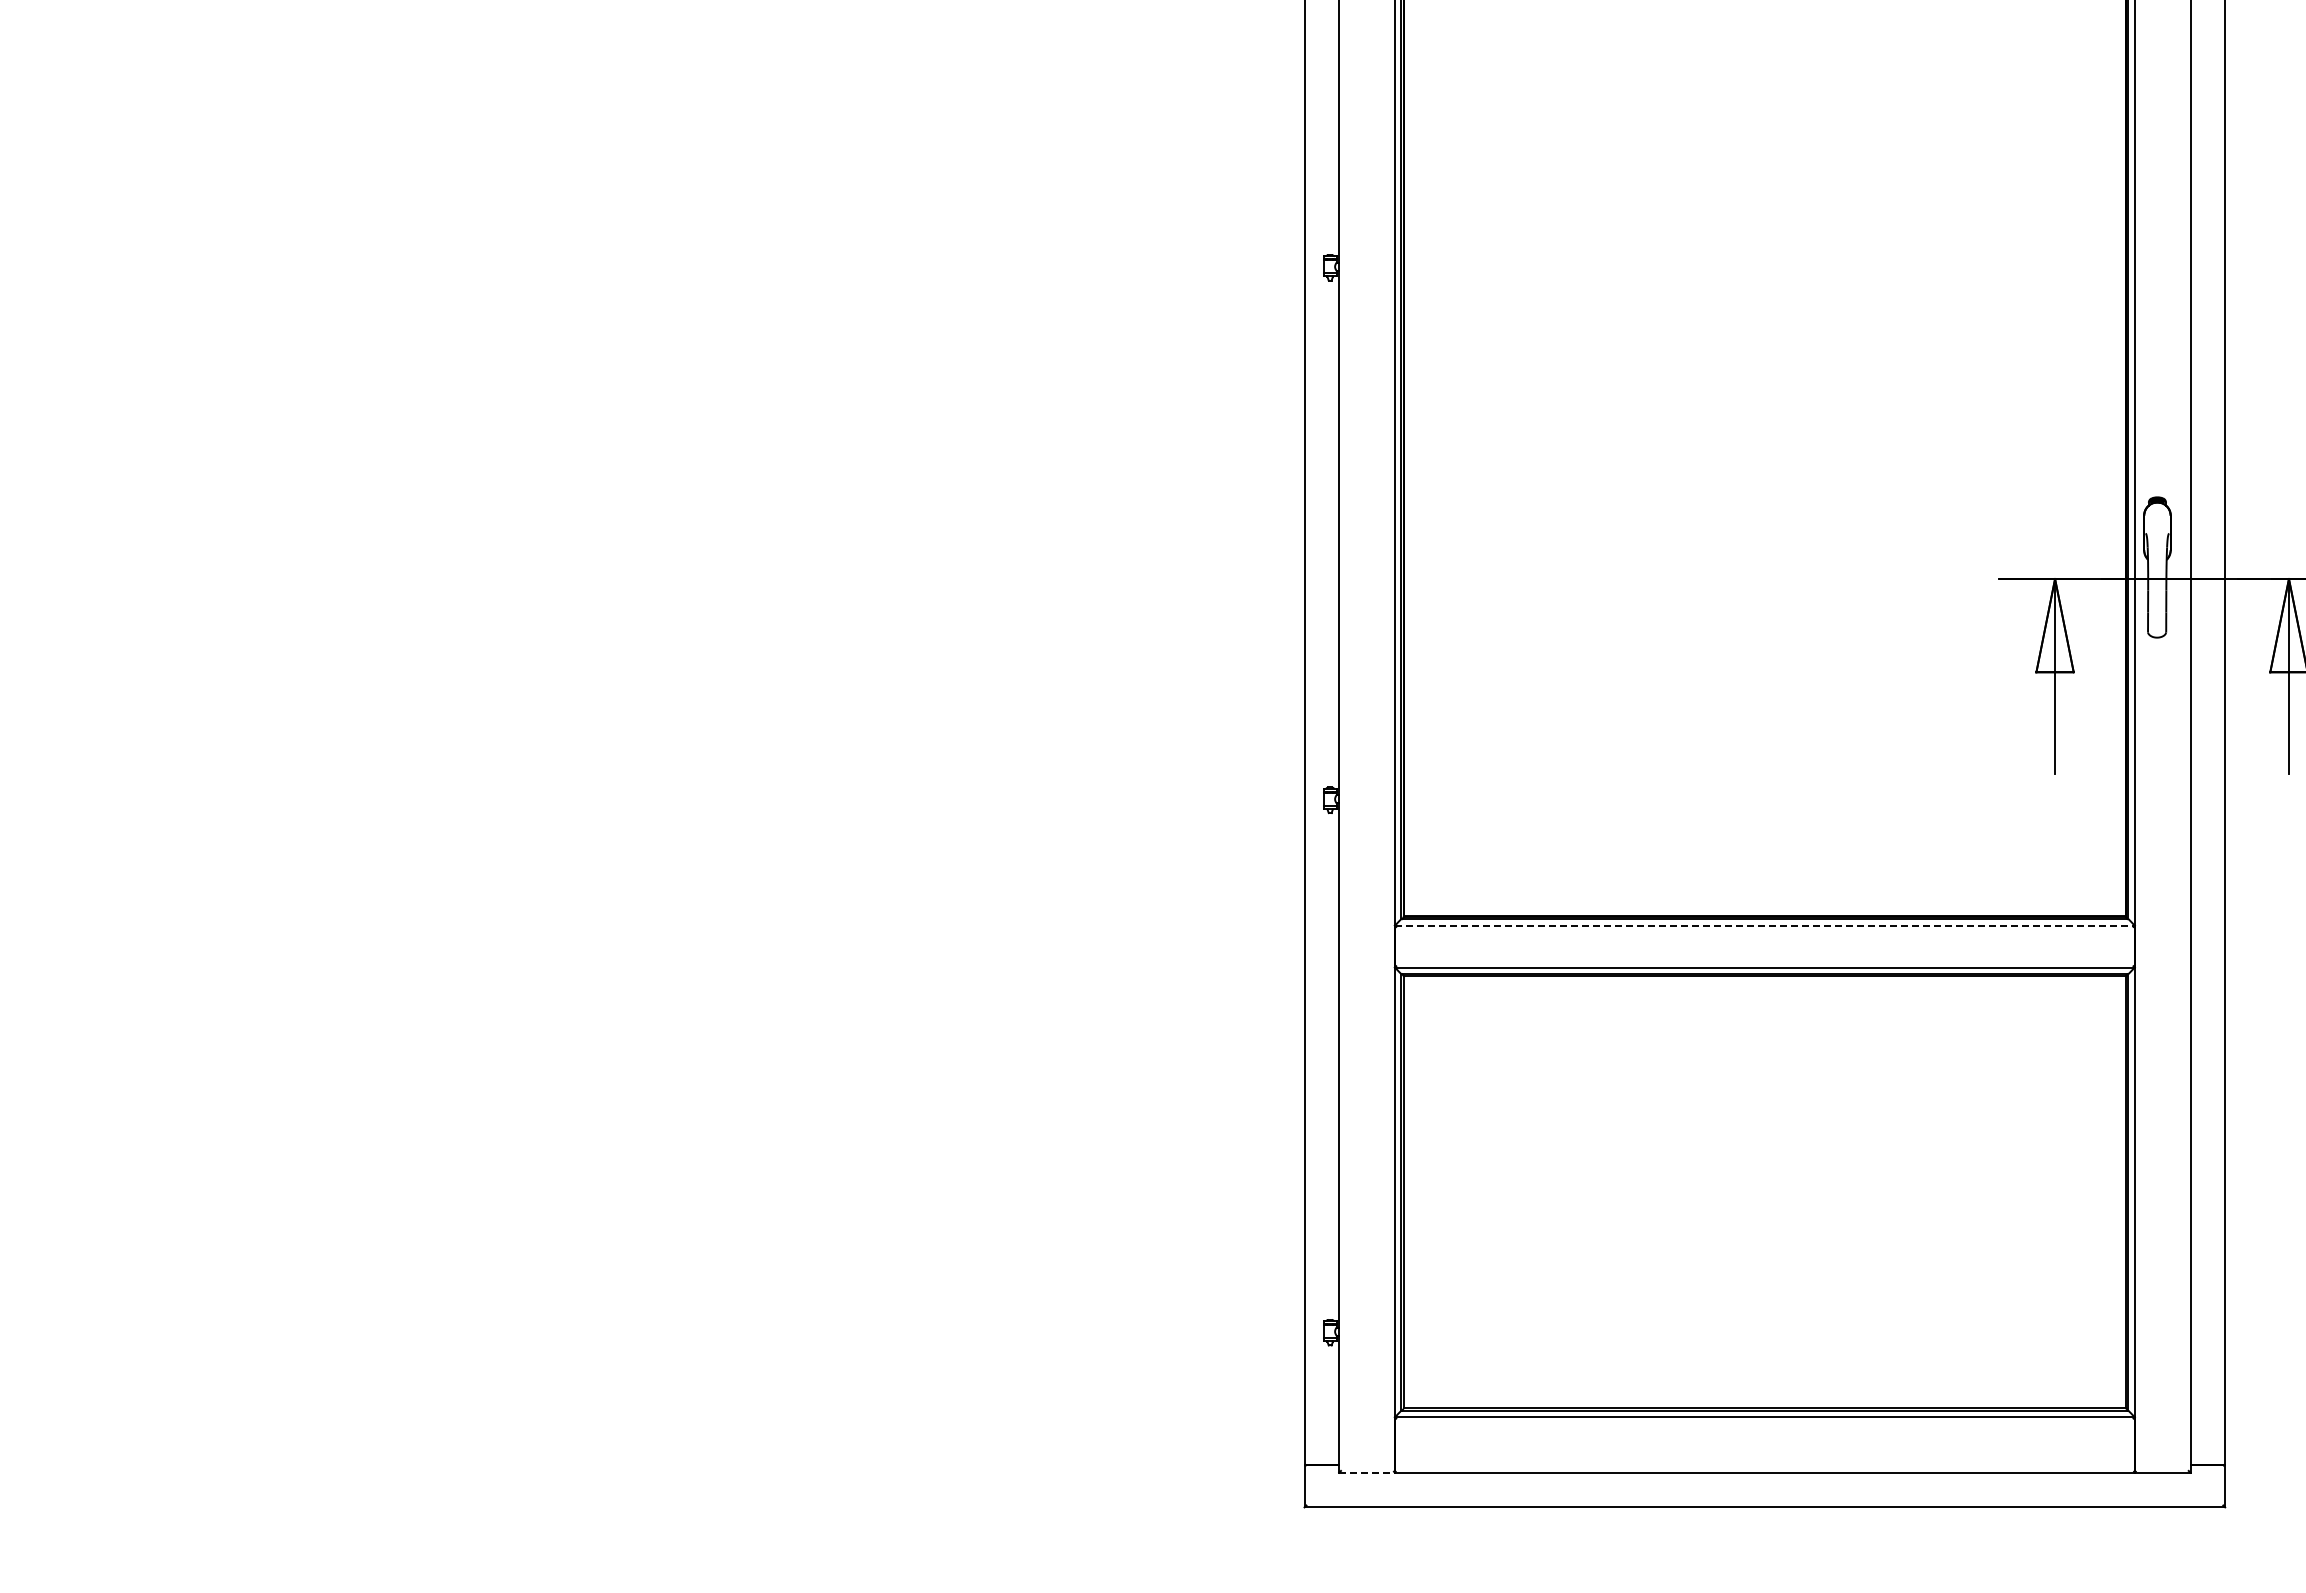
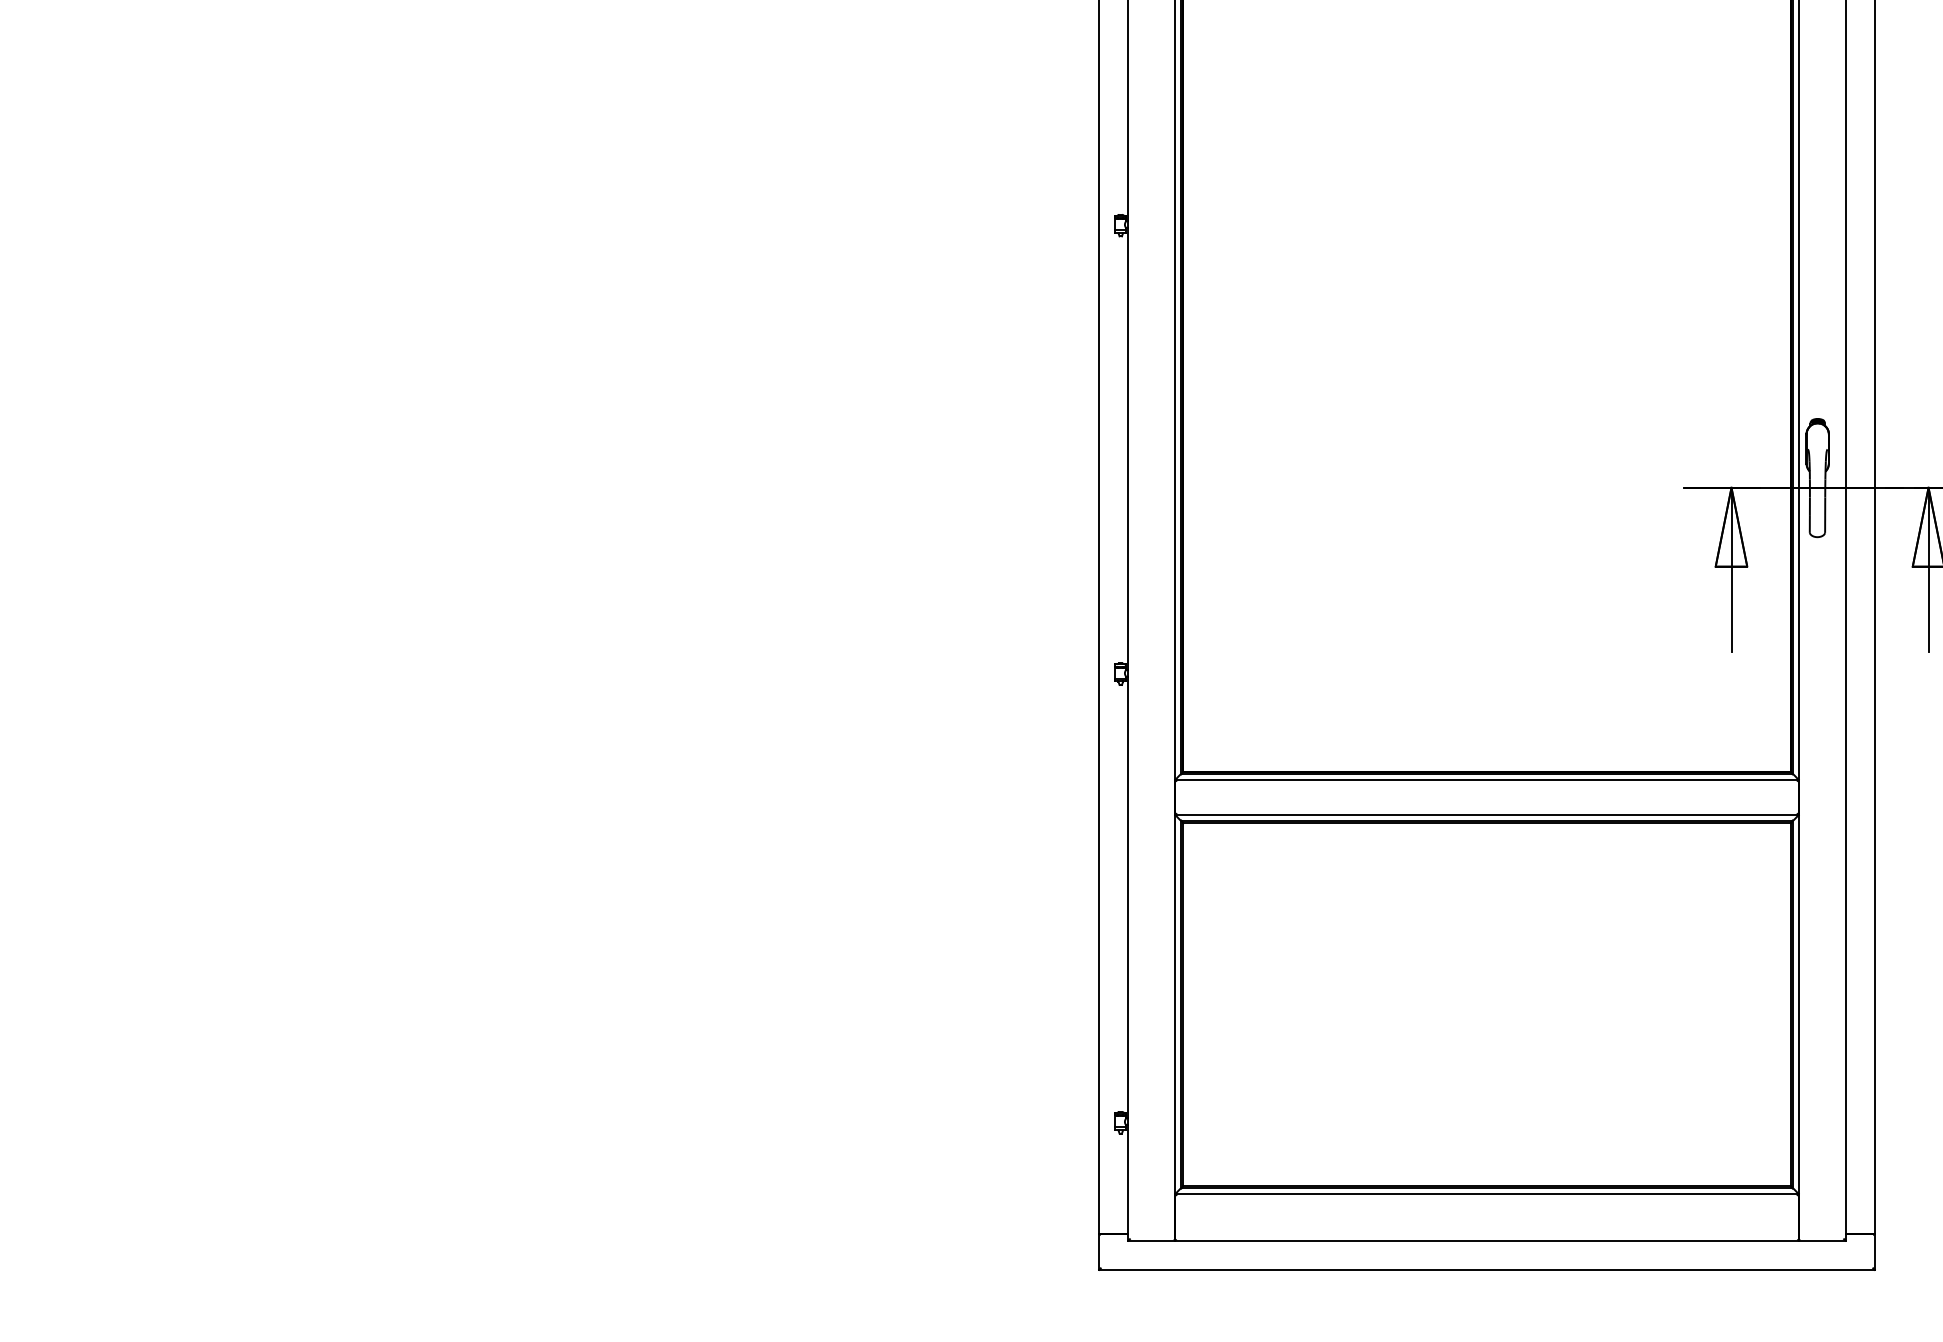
line: (1765, 925) -> (1487, 779), dashed -> solid
line: (1366, 1472) -> (1151, 1240), dashed -> solid

